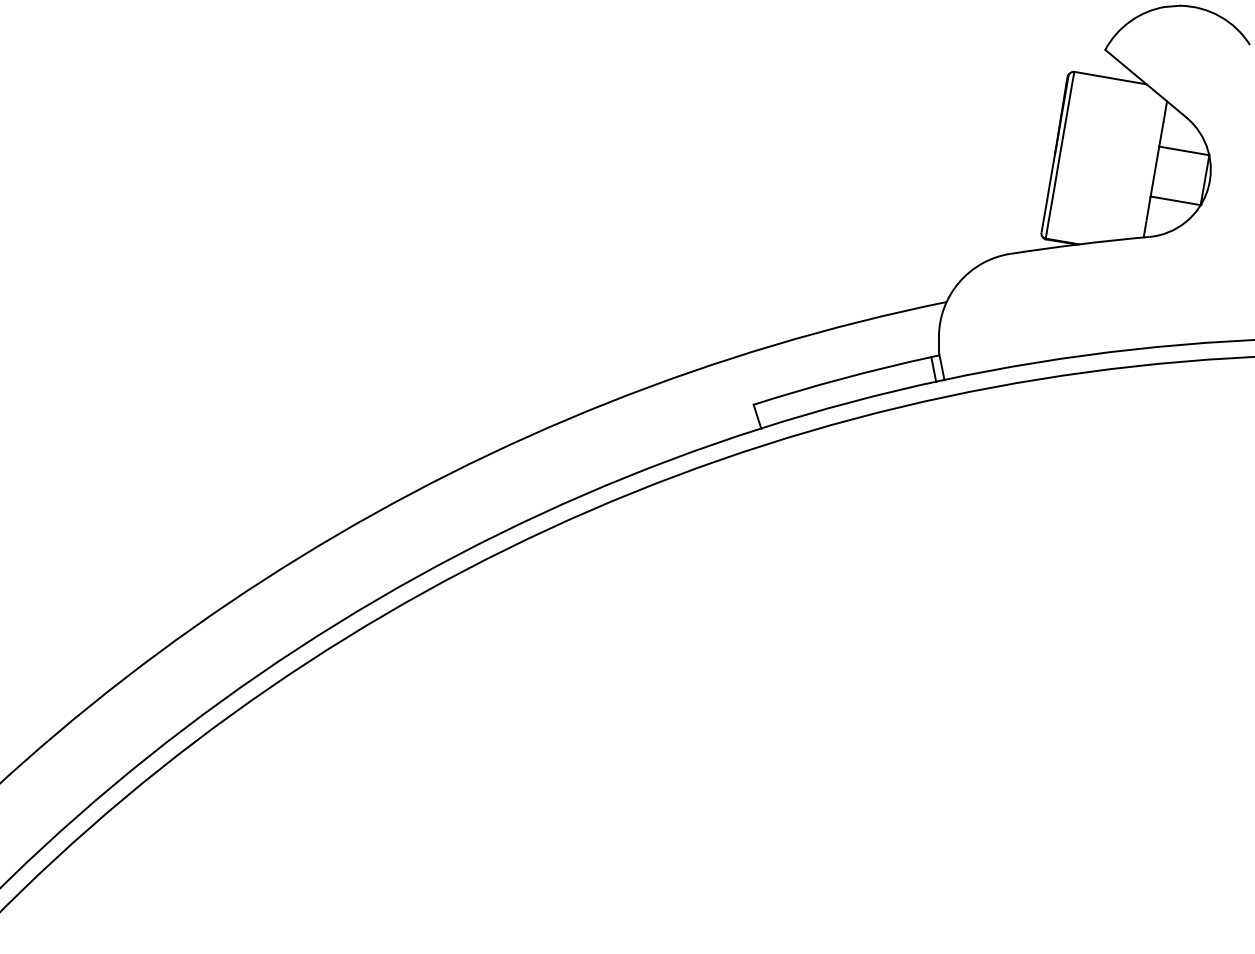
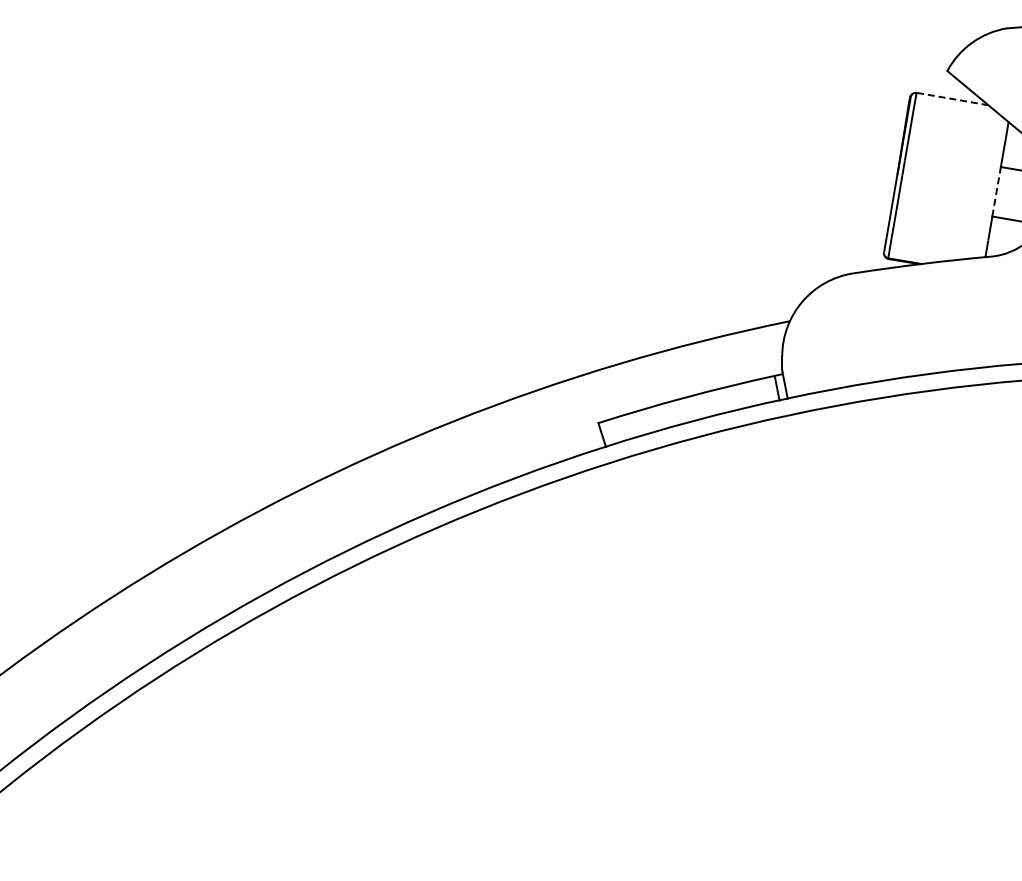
line: (1110, 78) -> (952, 99), solid -> dashed
line: (1155, 171) -> (997, 191), solid -> dashed

